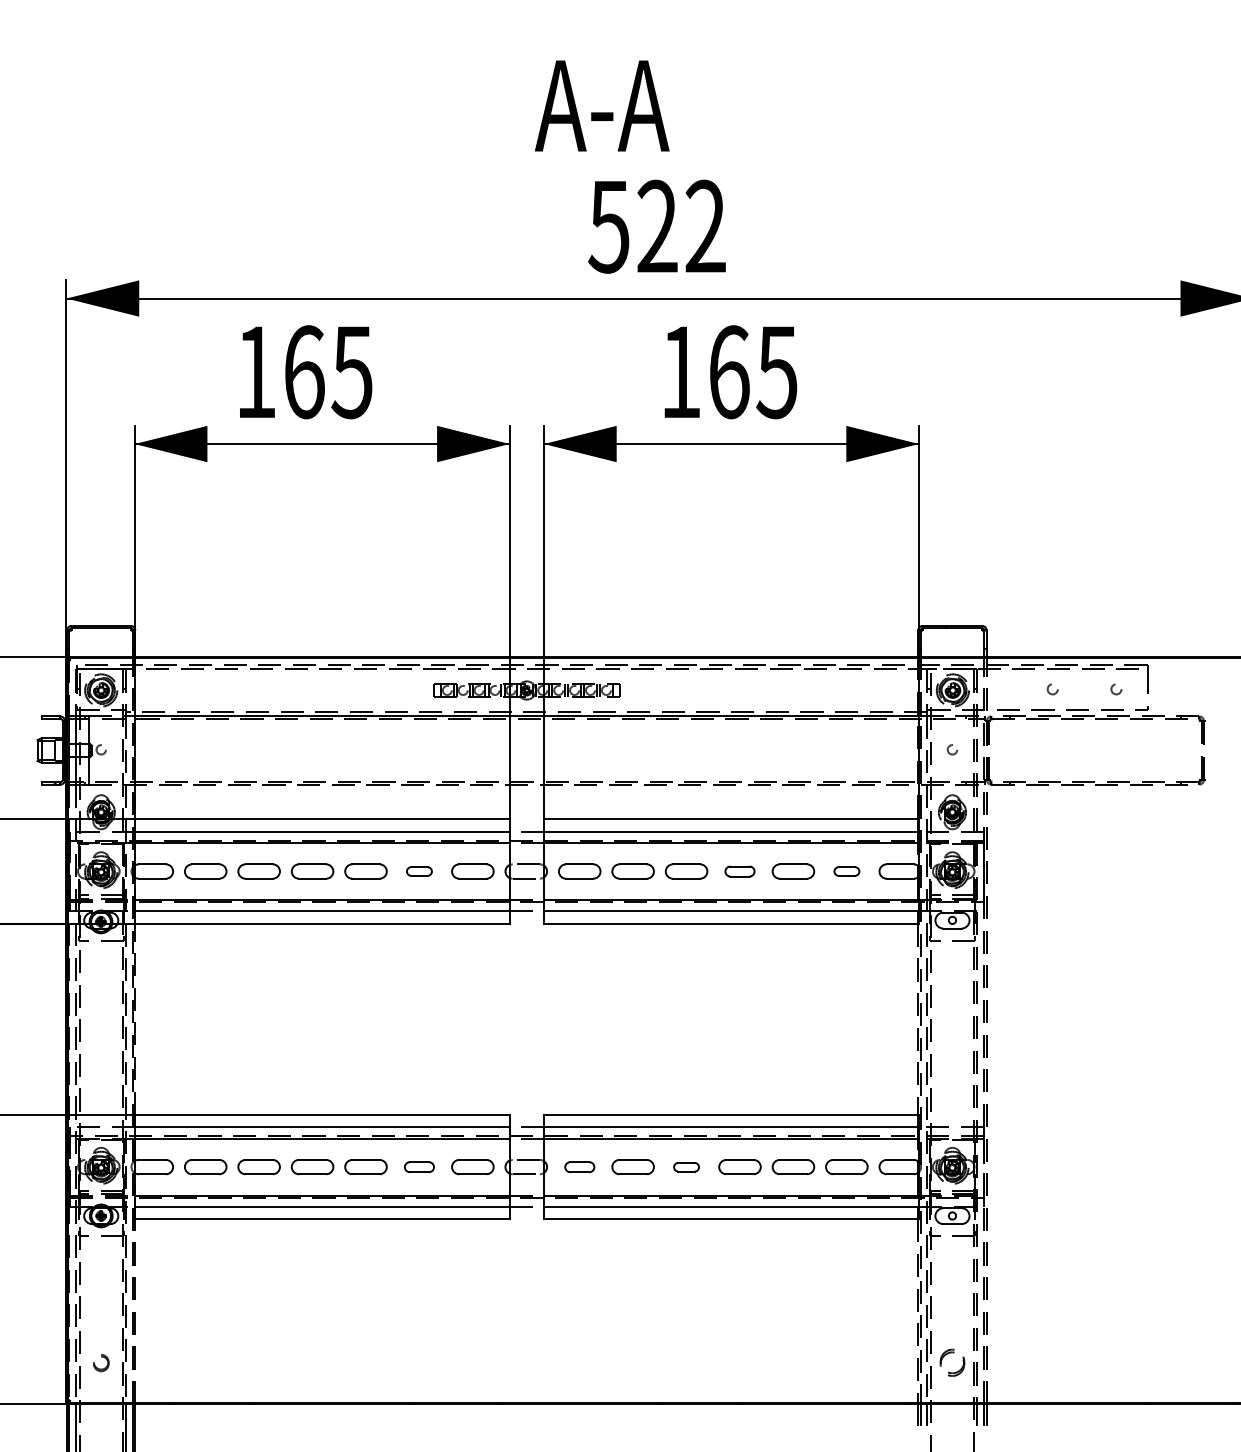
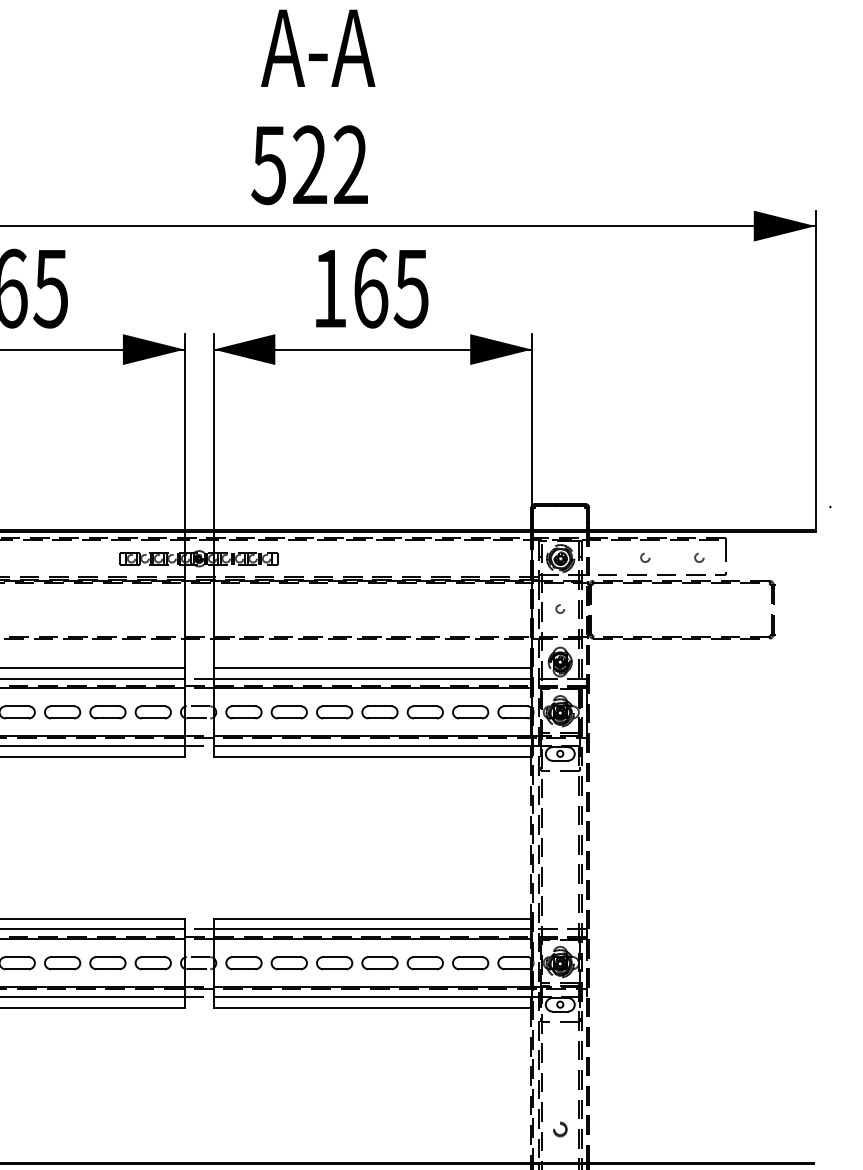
text: (602, 105) -> (318, 47), moved
part: (419, 871) -> (108, 712), size x1.67
part: (739, 871) -> (379, 712), size x1.43
part: (846, 871) -> (470, 712), size x1.67
part: (419, 1167) -> (108, 963), size x1.43
part: (579, 1167) -> (243, 963), size x1.43
part: (686, 1167) -> (334, 963), size x1.67
part: (952, 1363) -> (560, 1129), size x0.62

